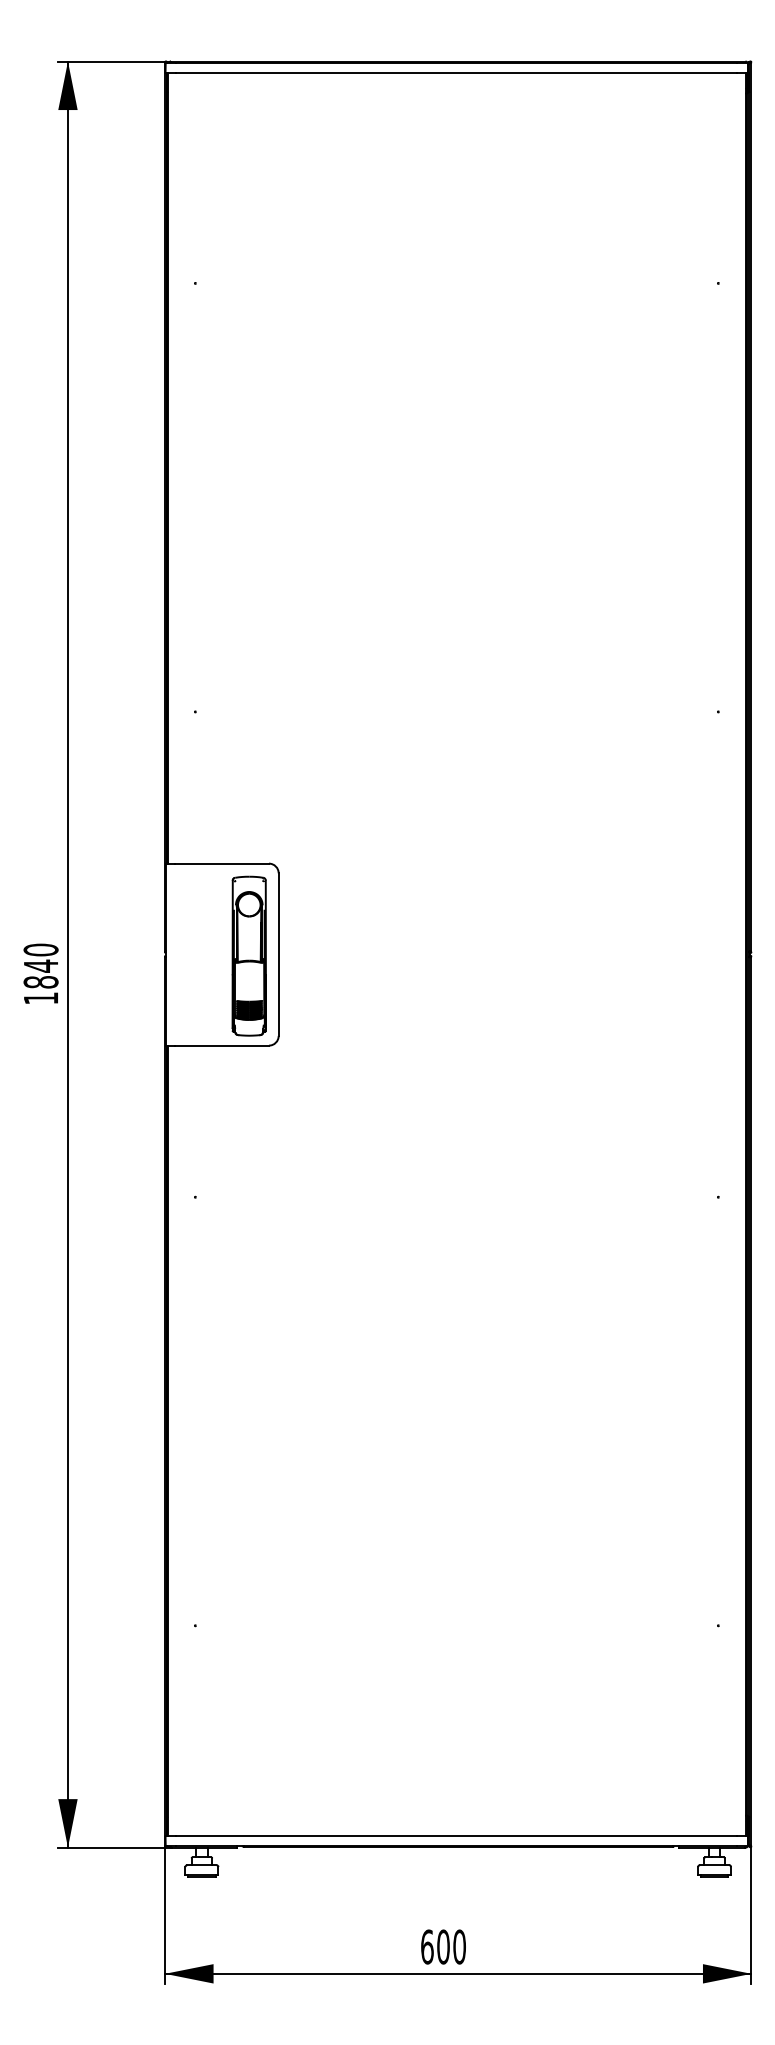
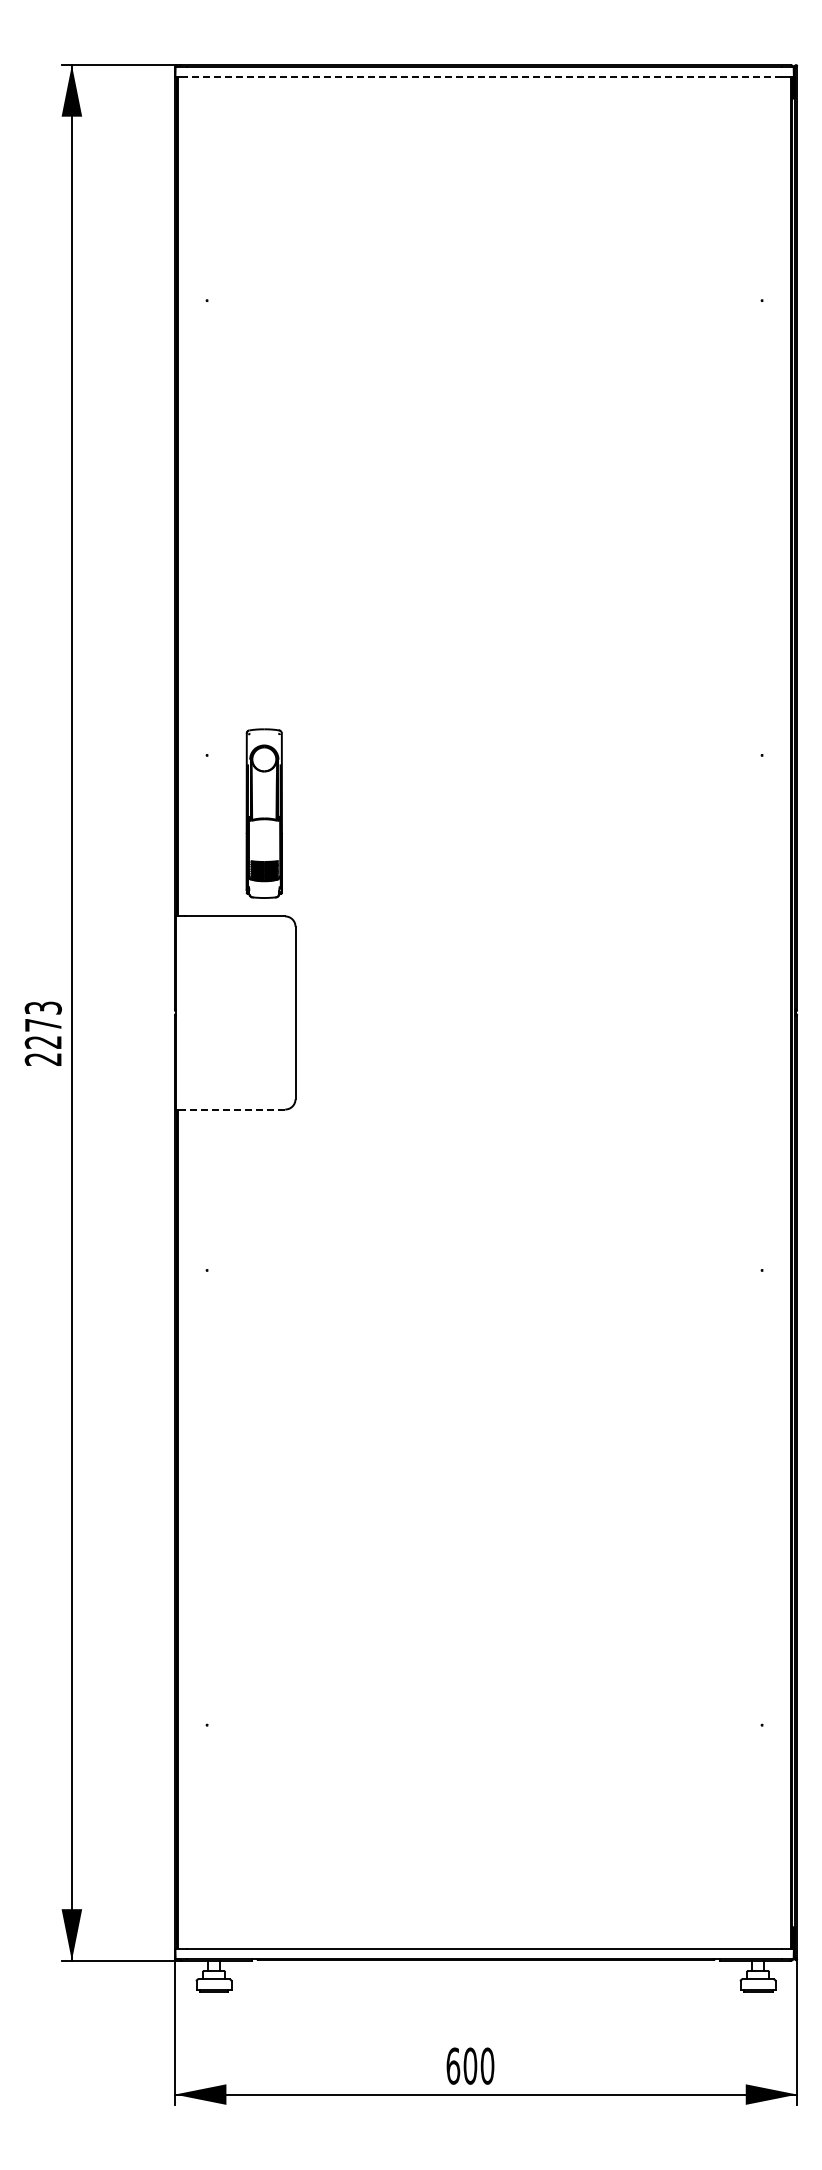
line: (456, 73) -> (484, 77), solid -> dashed
part: (248, 956) -> (263, 813), moved
text: (40, 973) -> (42, 1033), 1840 -> 2273
line: (222, 1045) -> (235, 1109), solid -> dashed

